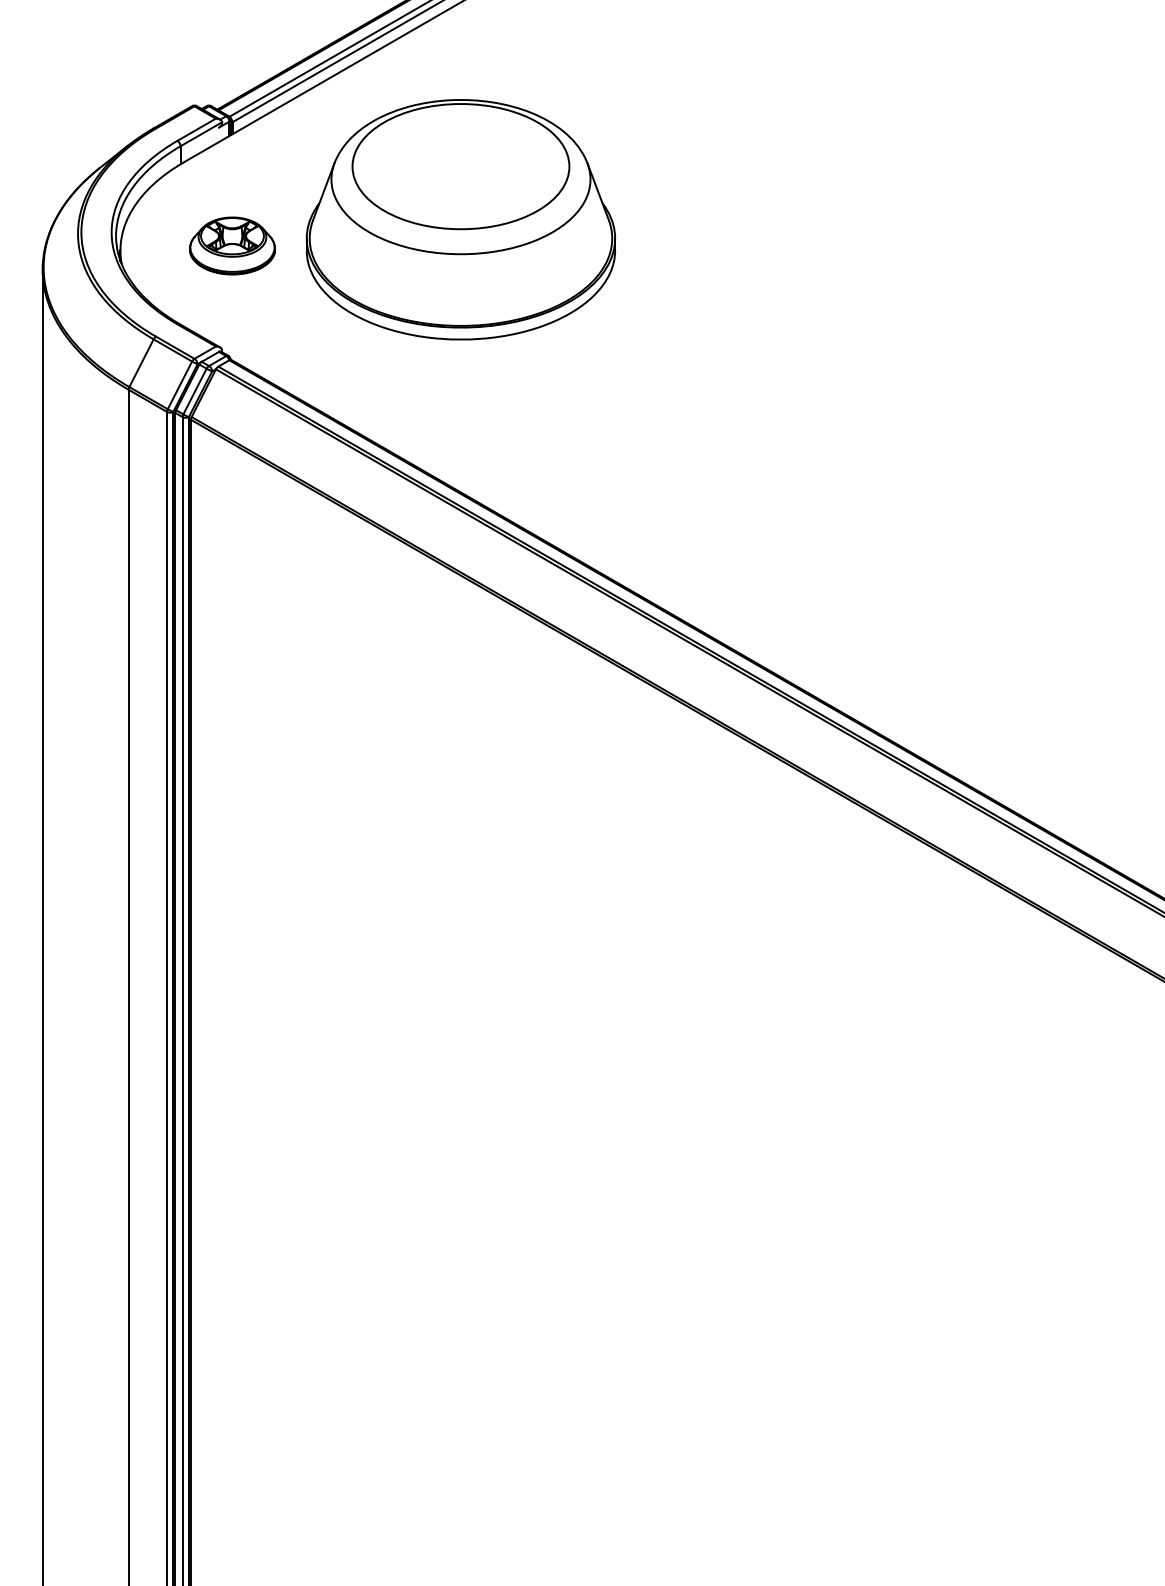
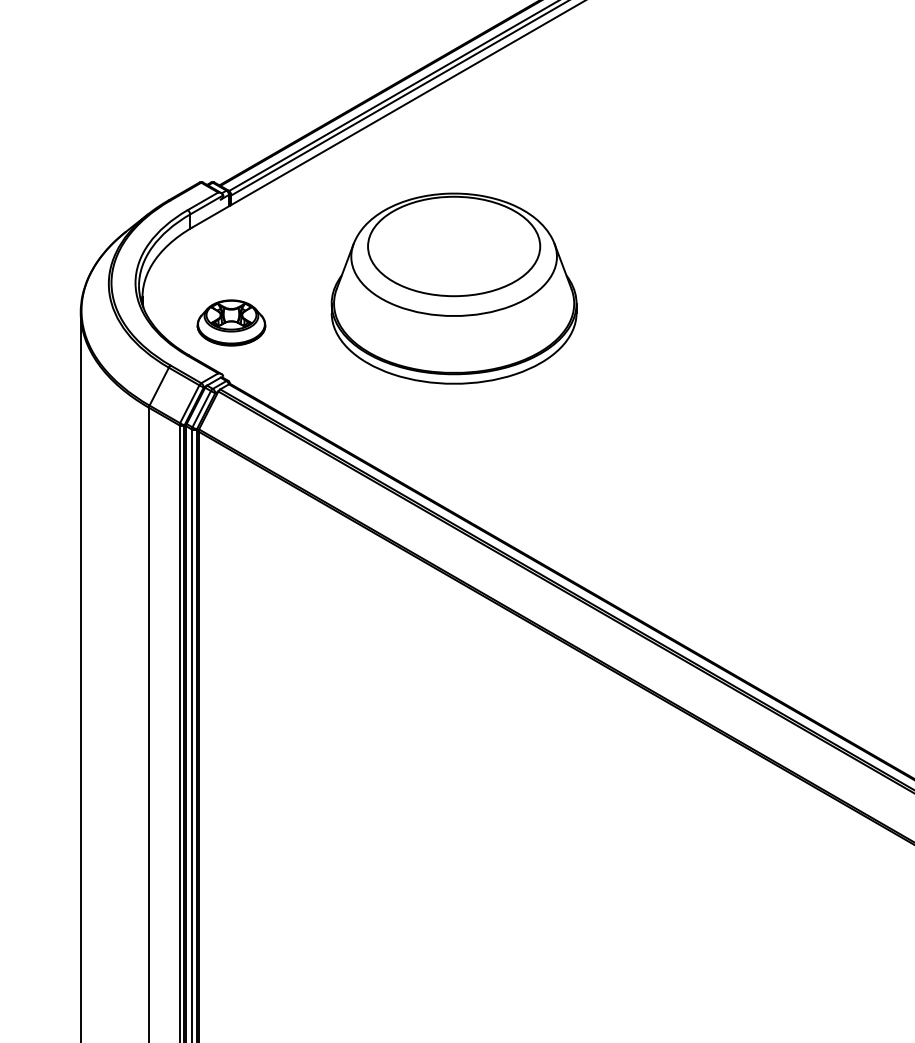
part: (460, 219) -> (453, 288), moved
part: (232, 245) -> (231, 322), moved

